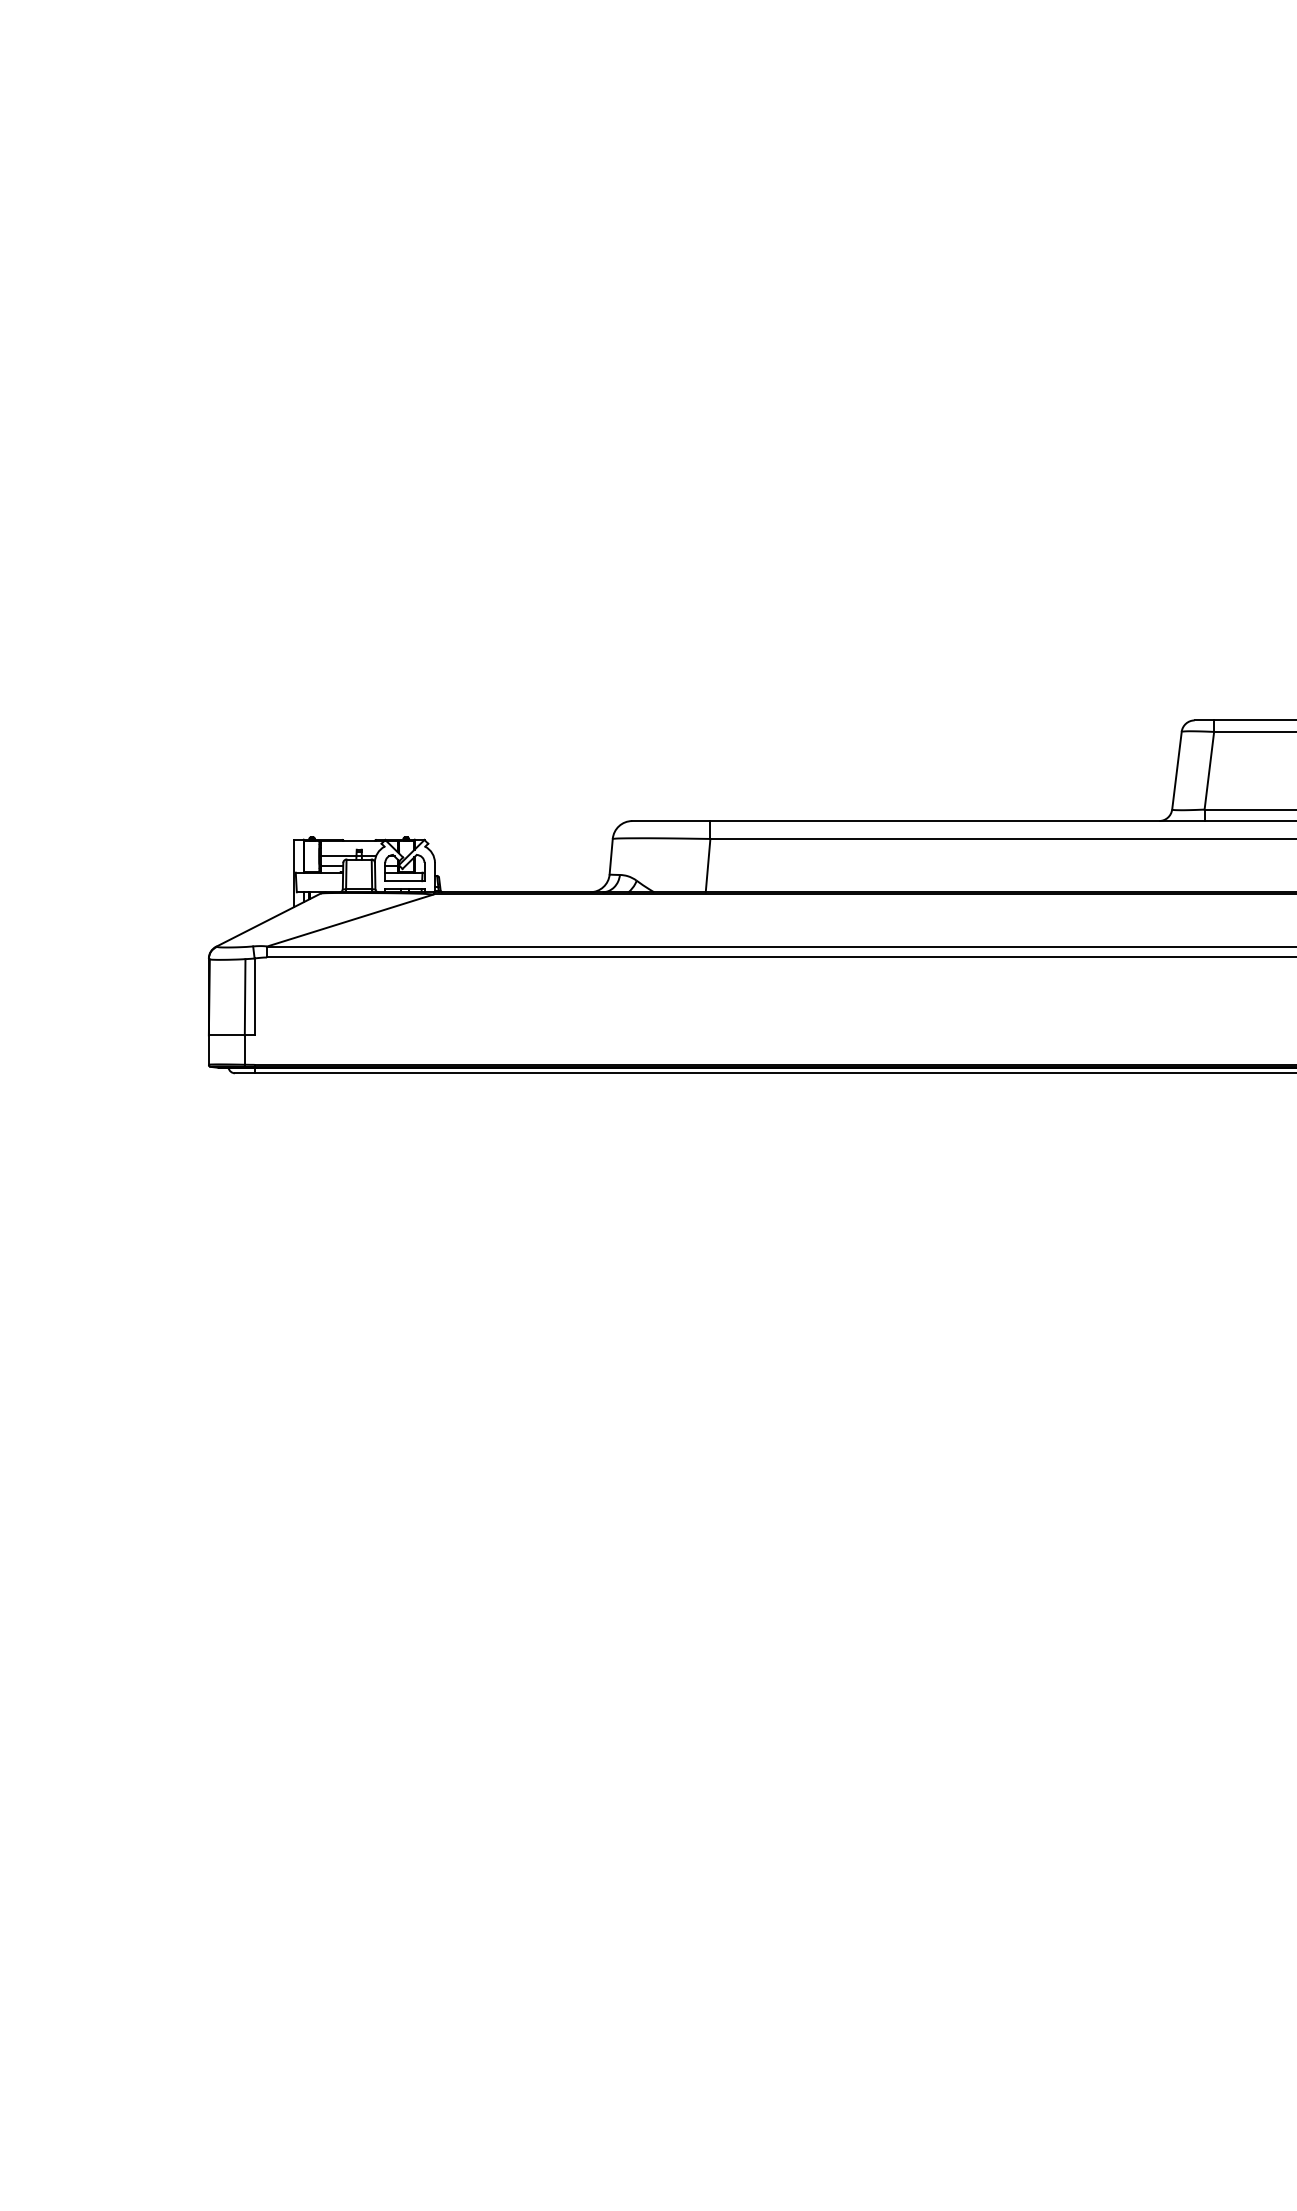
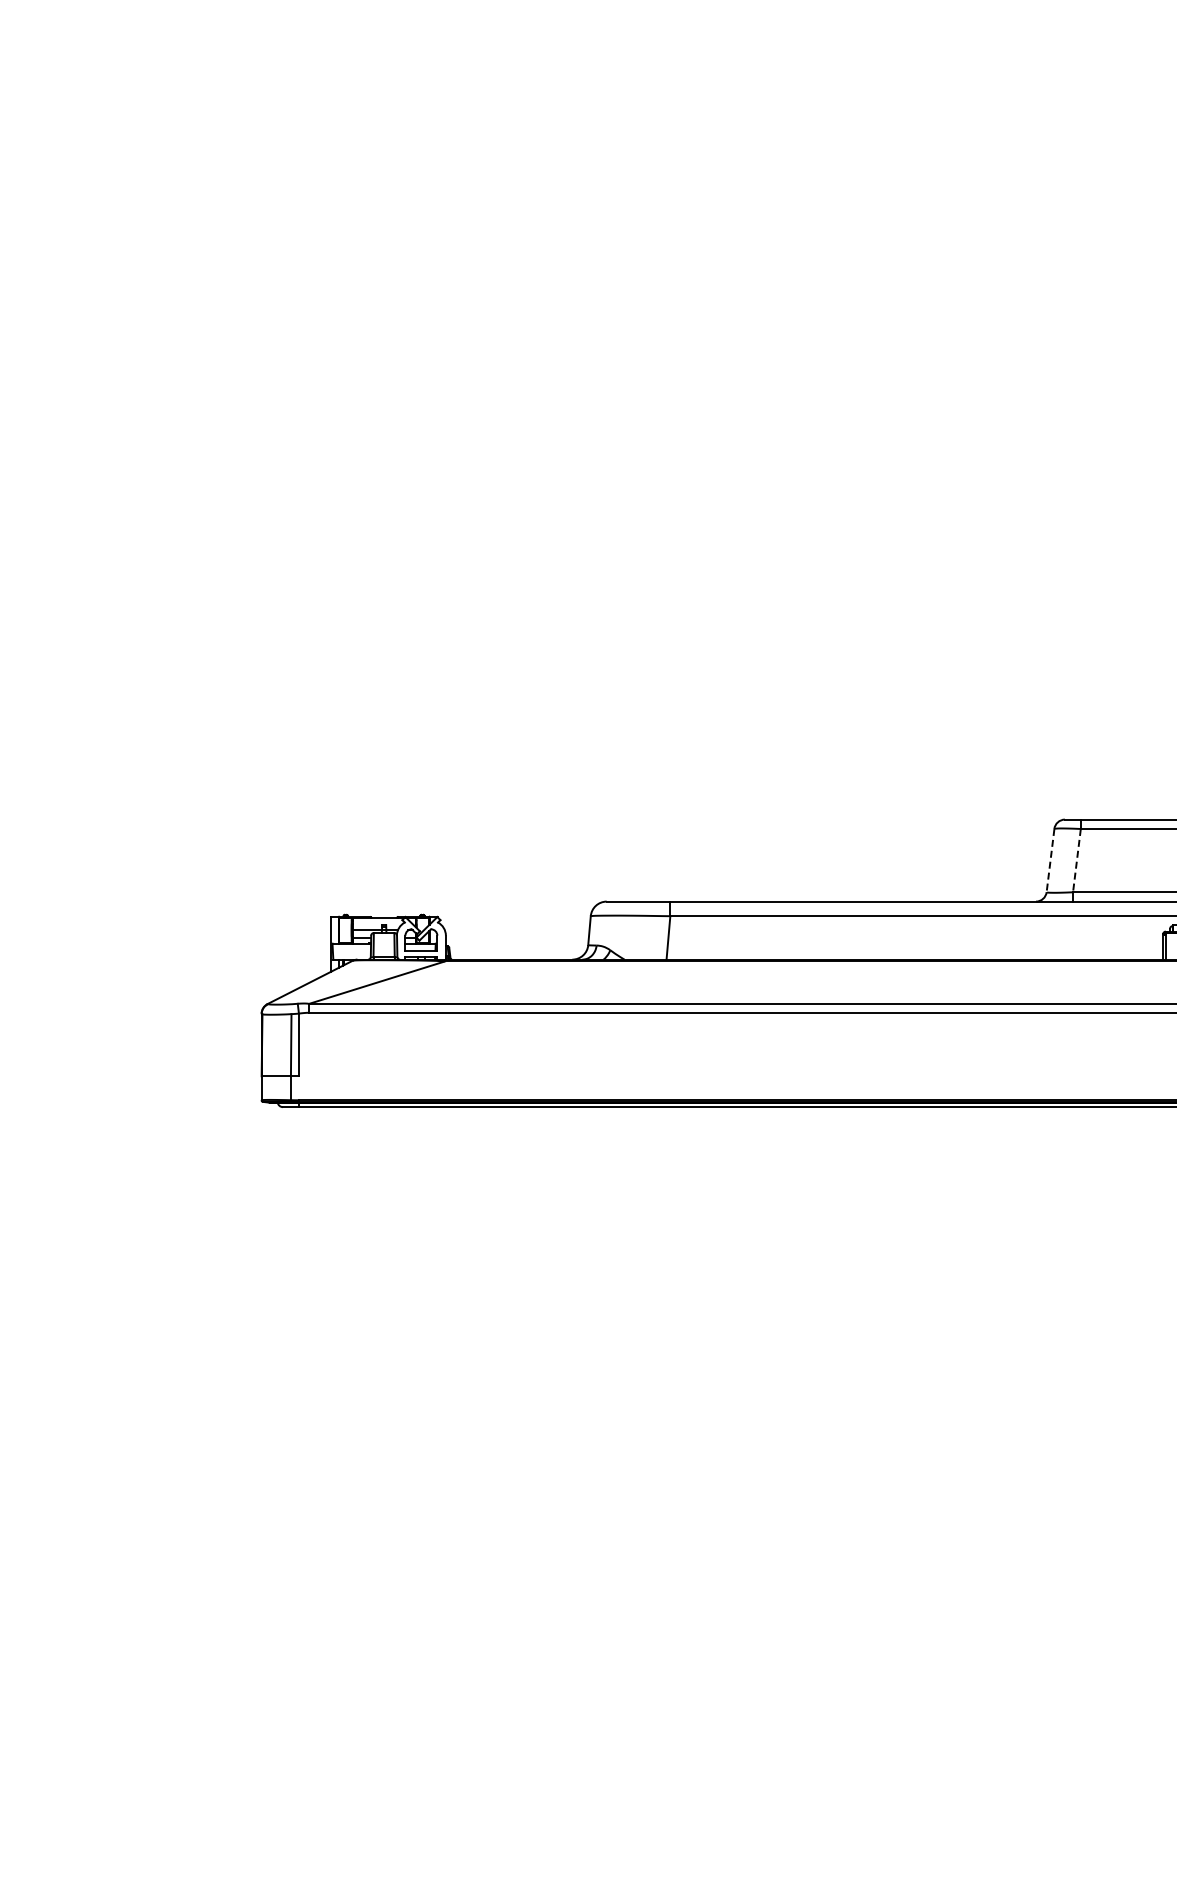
line: (1176, 770) -> (1050, 860), solid -> dashed
line: (1208, 770) -> (1076, 860), solid -> dashed

